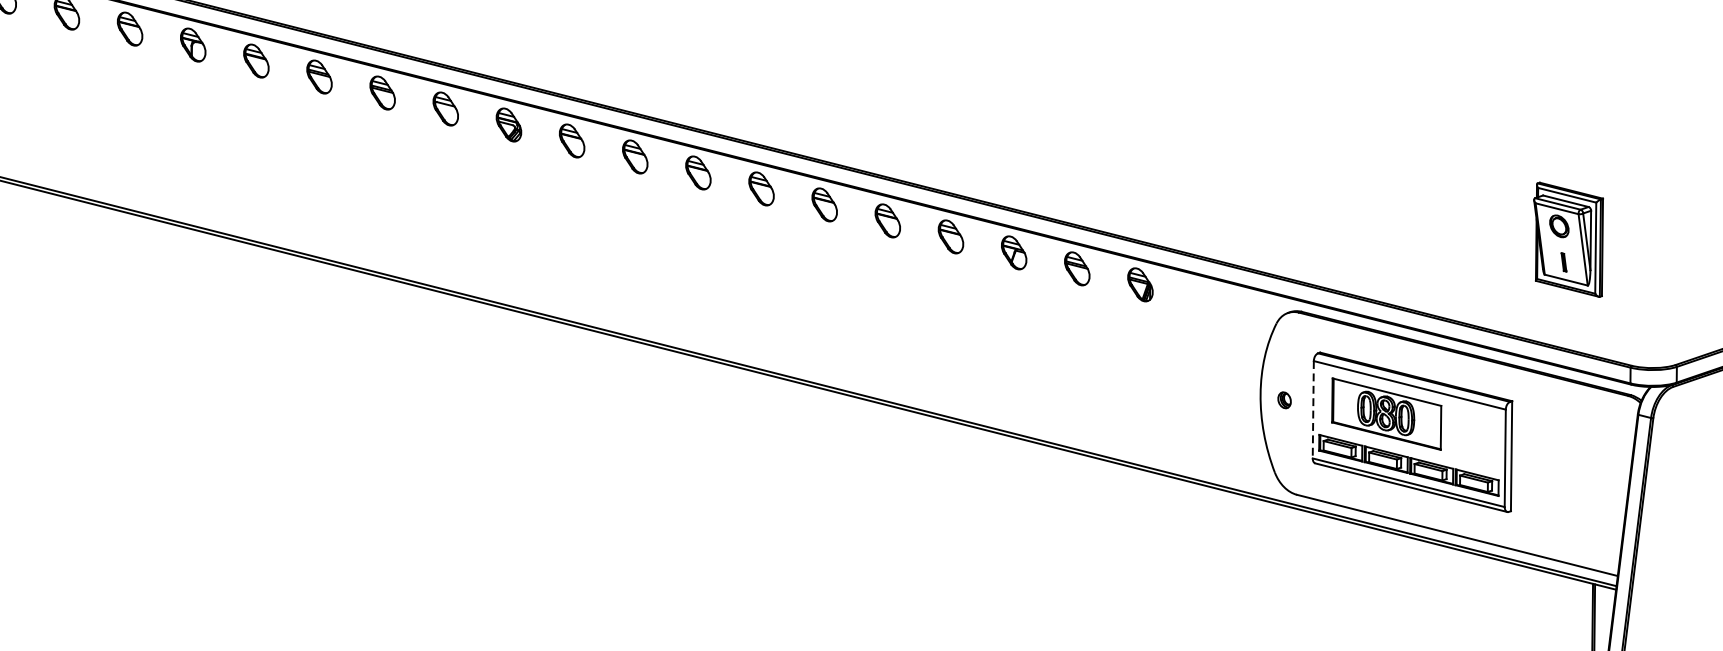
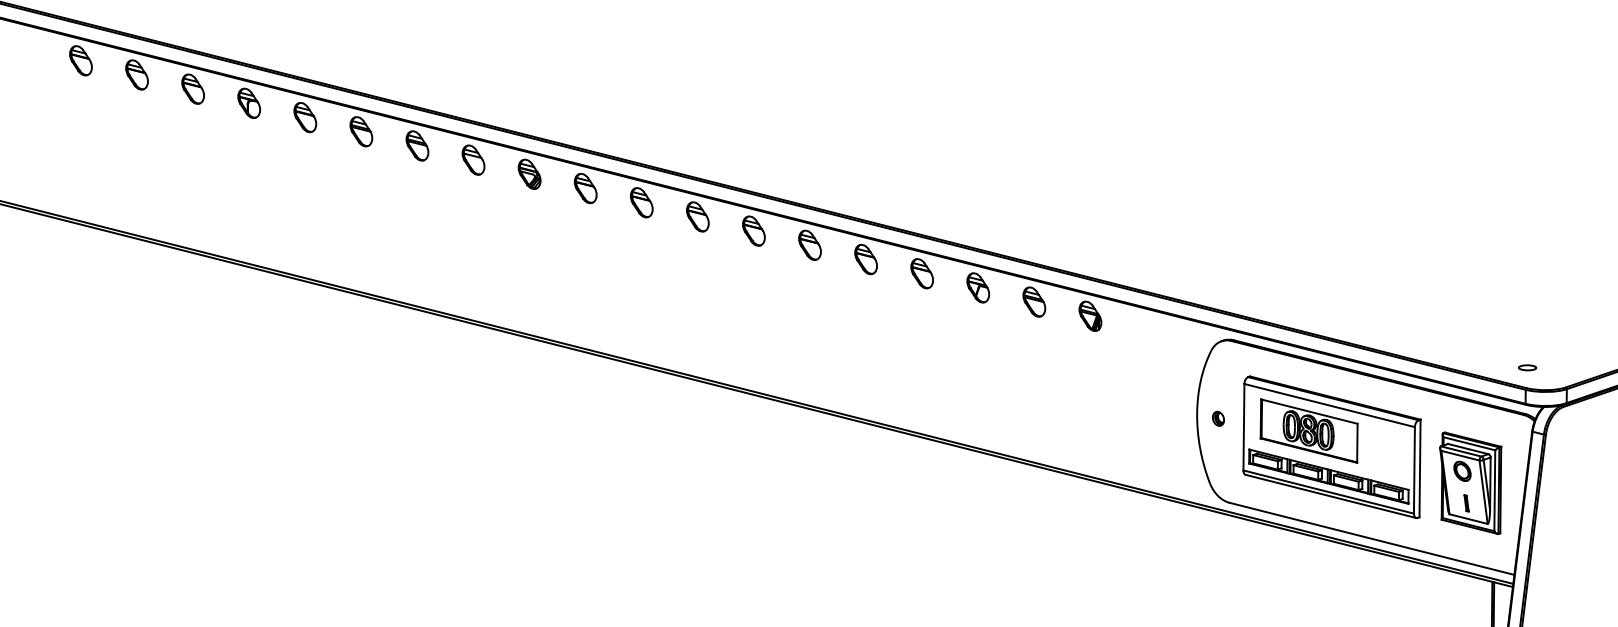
part: (1568, 238) -> (1470, 482), moved
part: (1632, 342) -> (1527, 367), added
line: (1312, 410) -> (1243, 427), dashed -> solid

